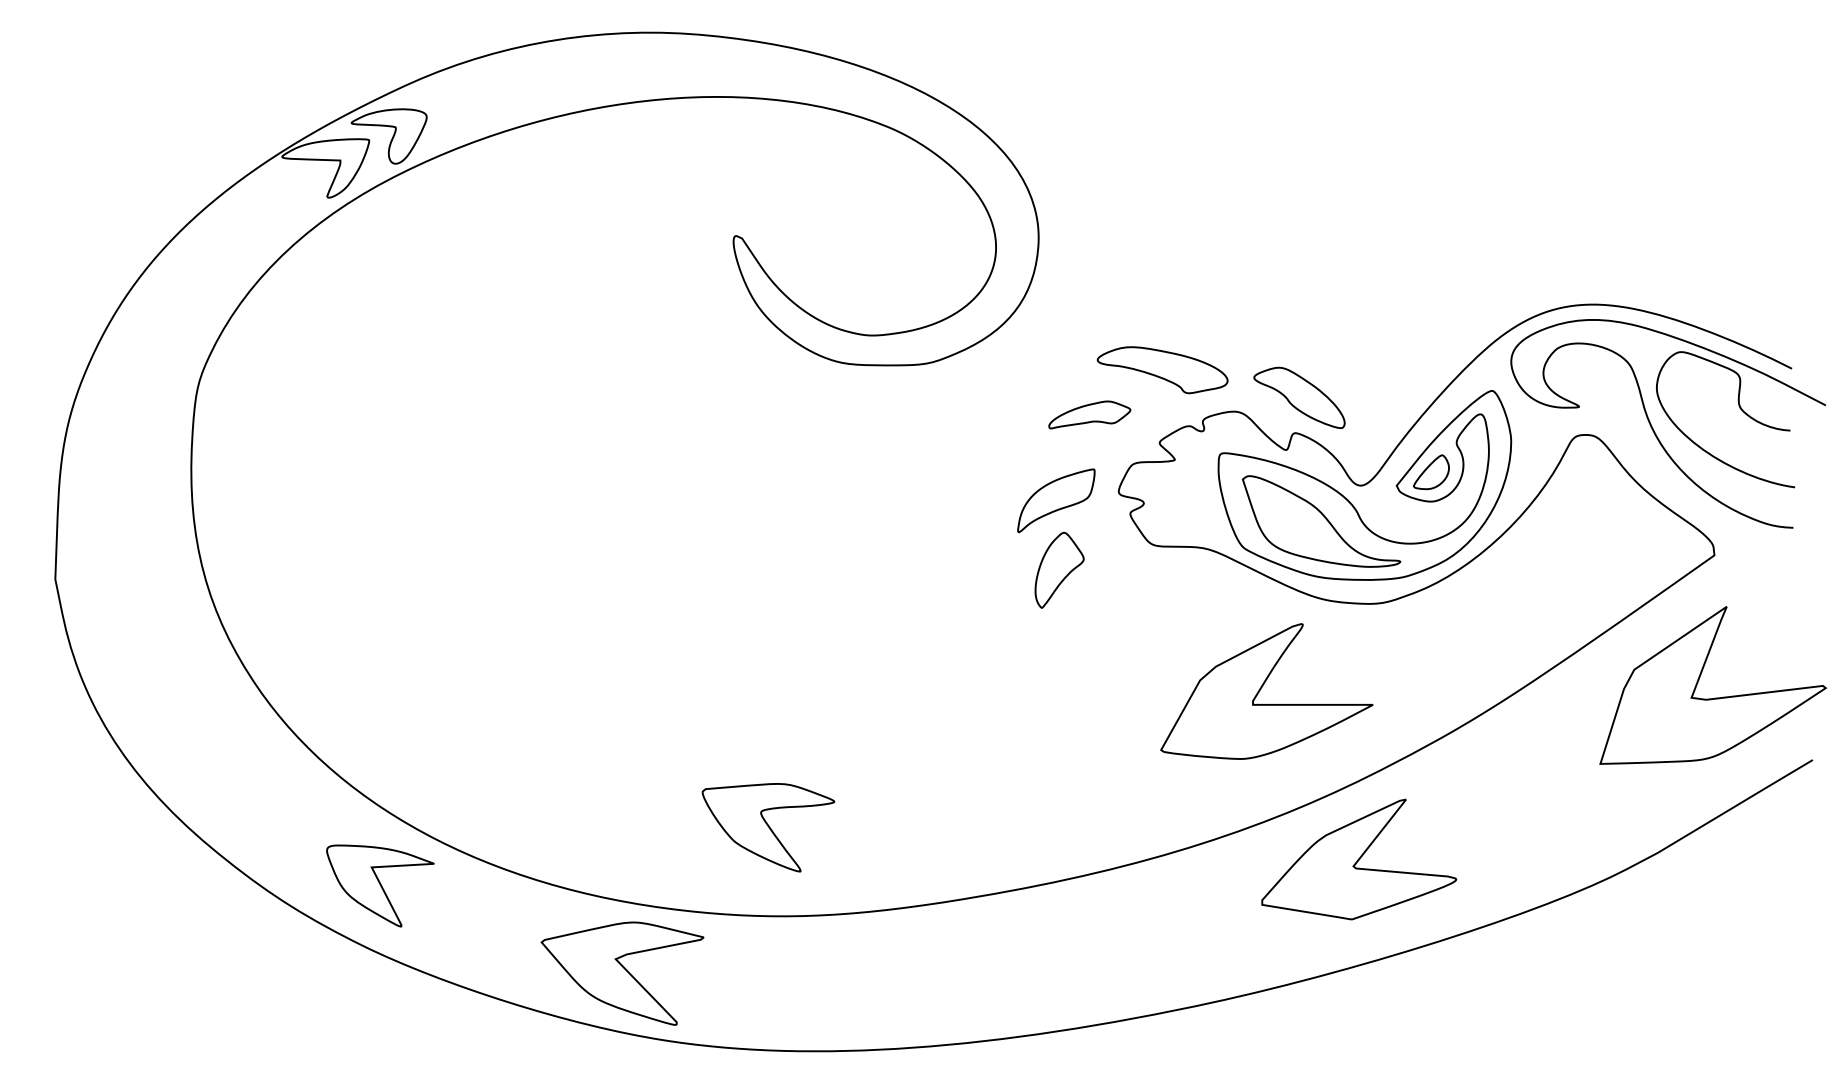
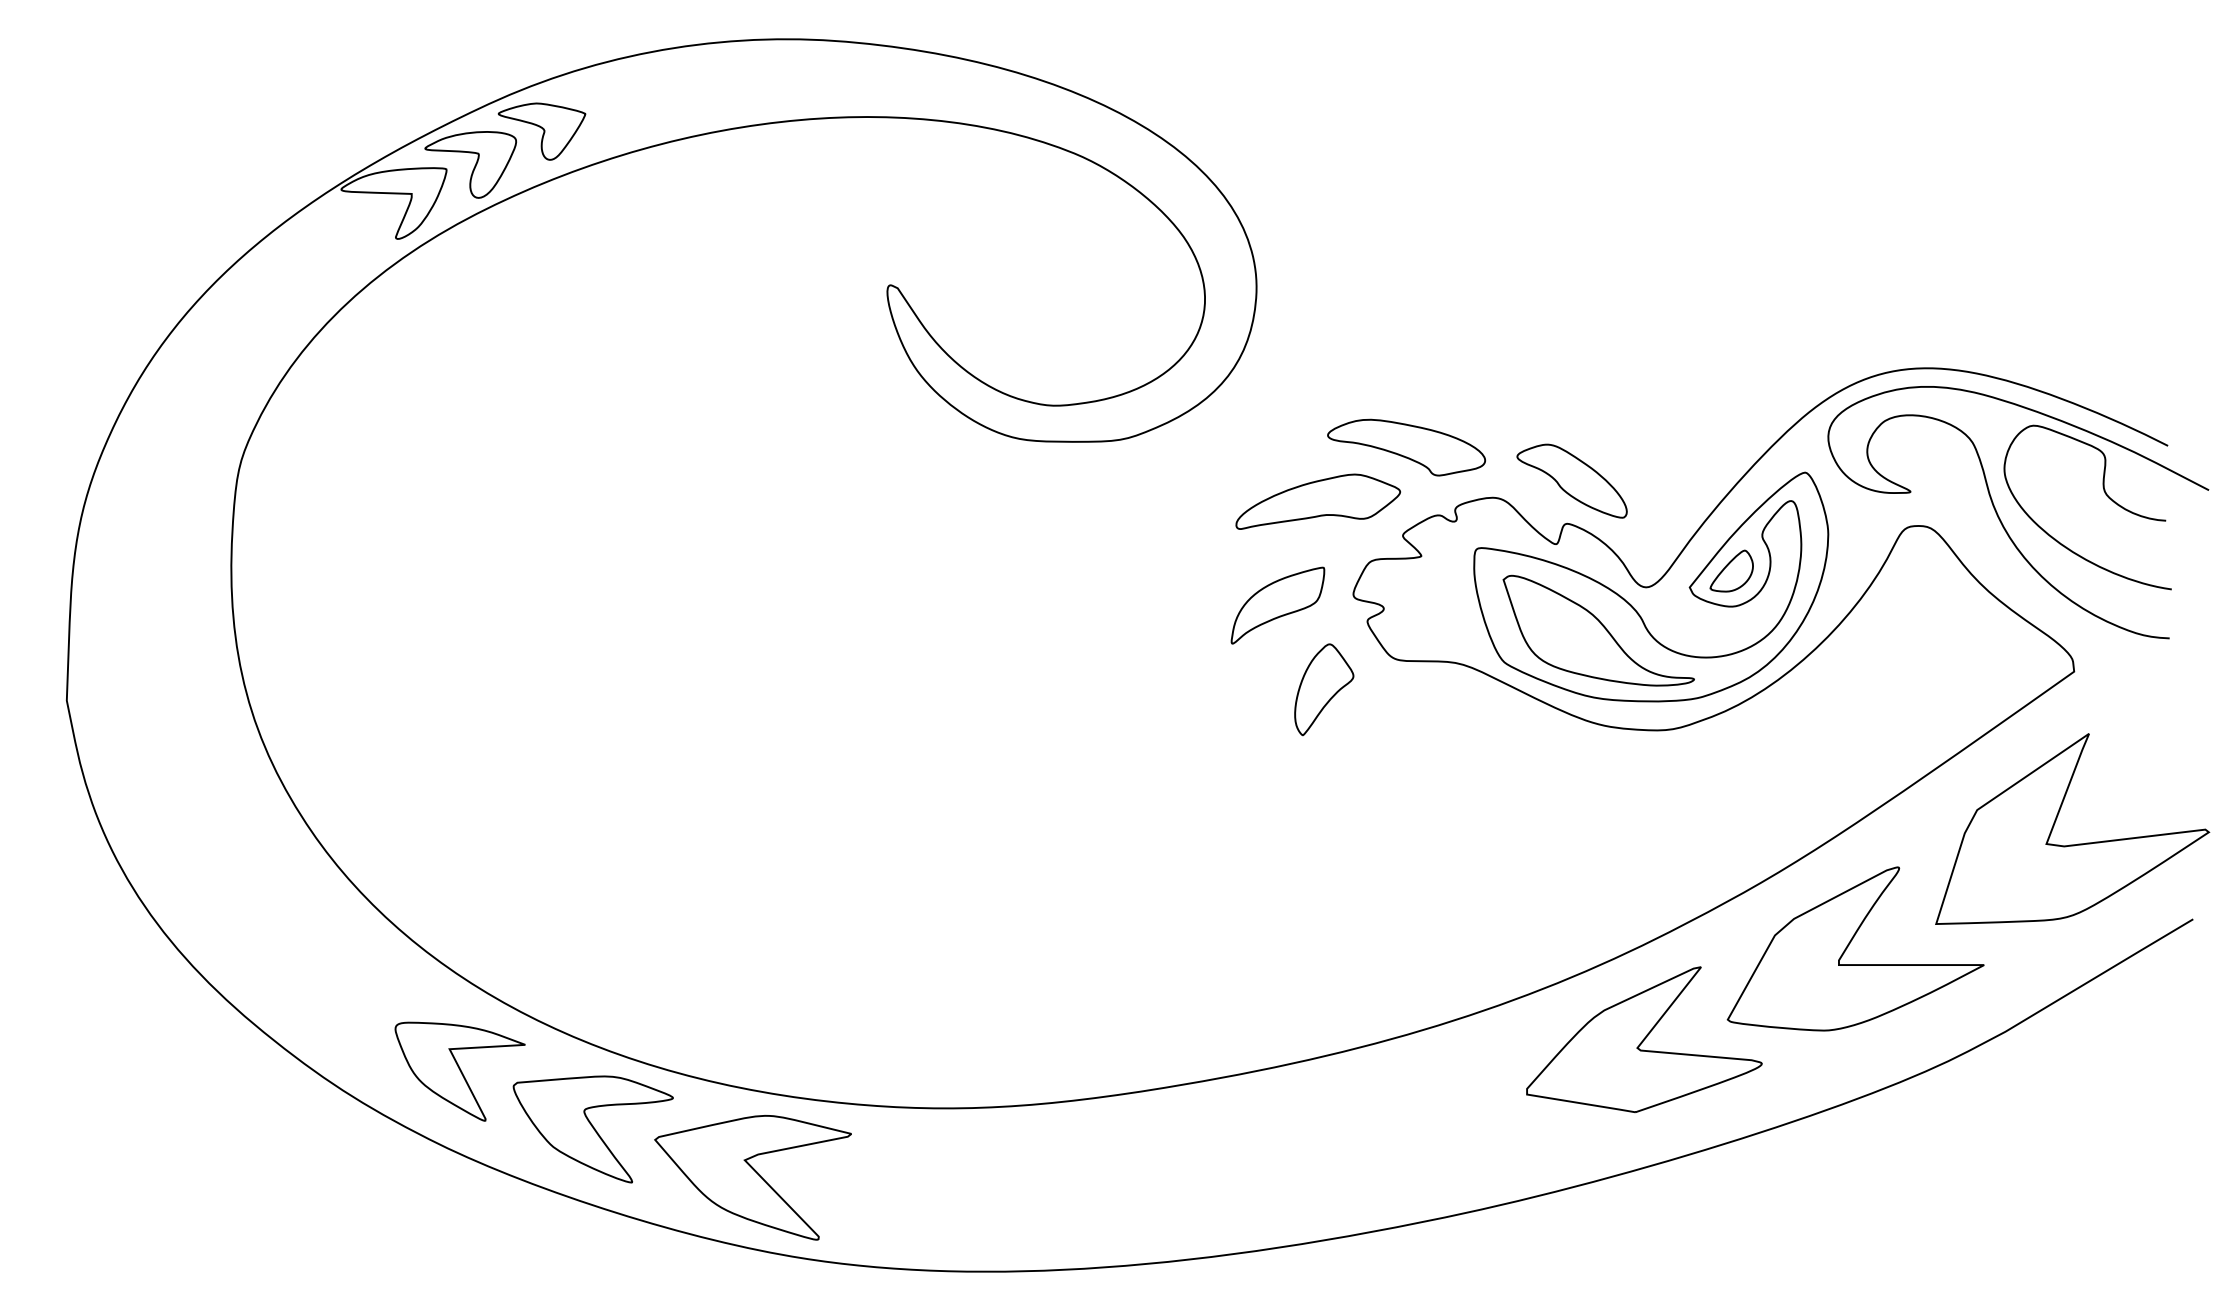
part: (447, 108) -> (541, 131), added
part: (1089, 414) -> (1318, 501), size x1.67
part: (1059, 569) -> (1324, 688), moved
part: (1266, 691) -> (1855, 948), moved
part: (768, 827) -> (593, 1129), moved

